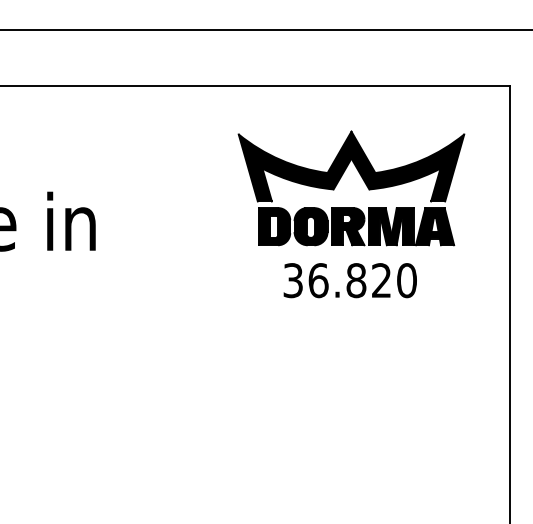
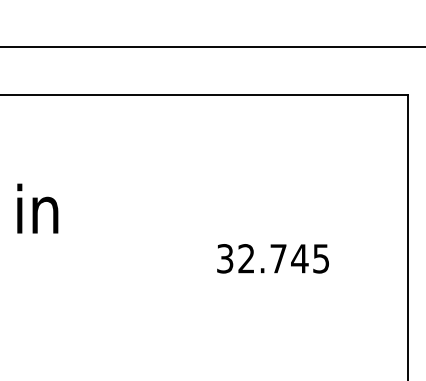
part: (339, 181) -> (264, 175), removed
text: (362, 280) -> (283, 258), 36.820 -> 32.745

